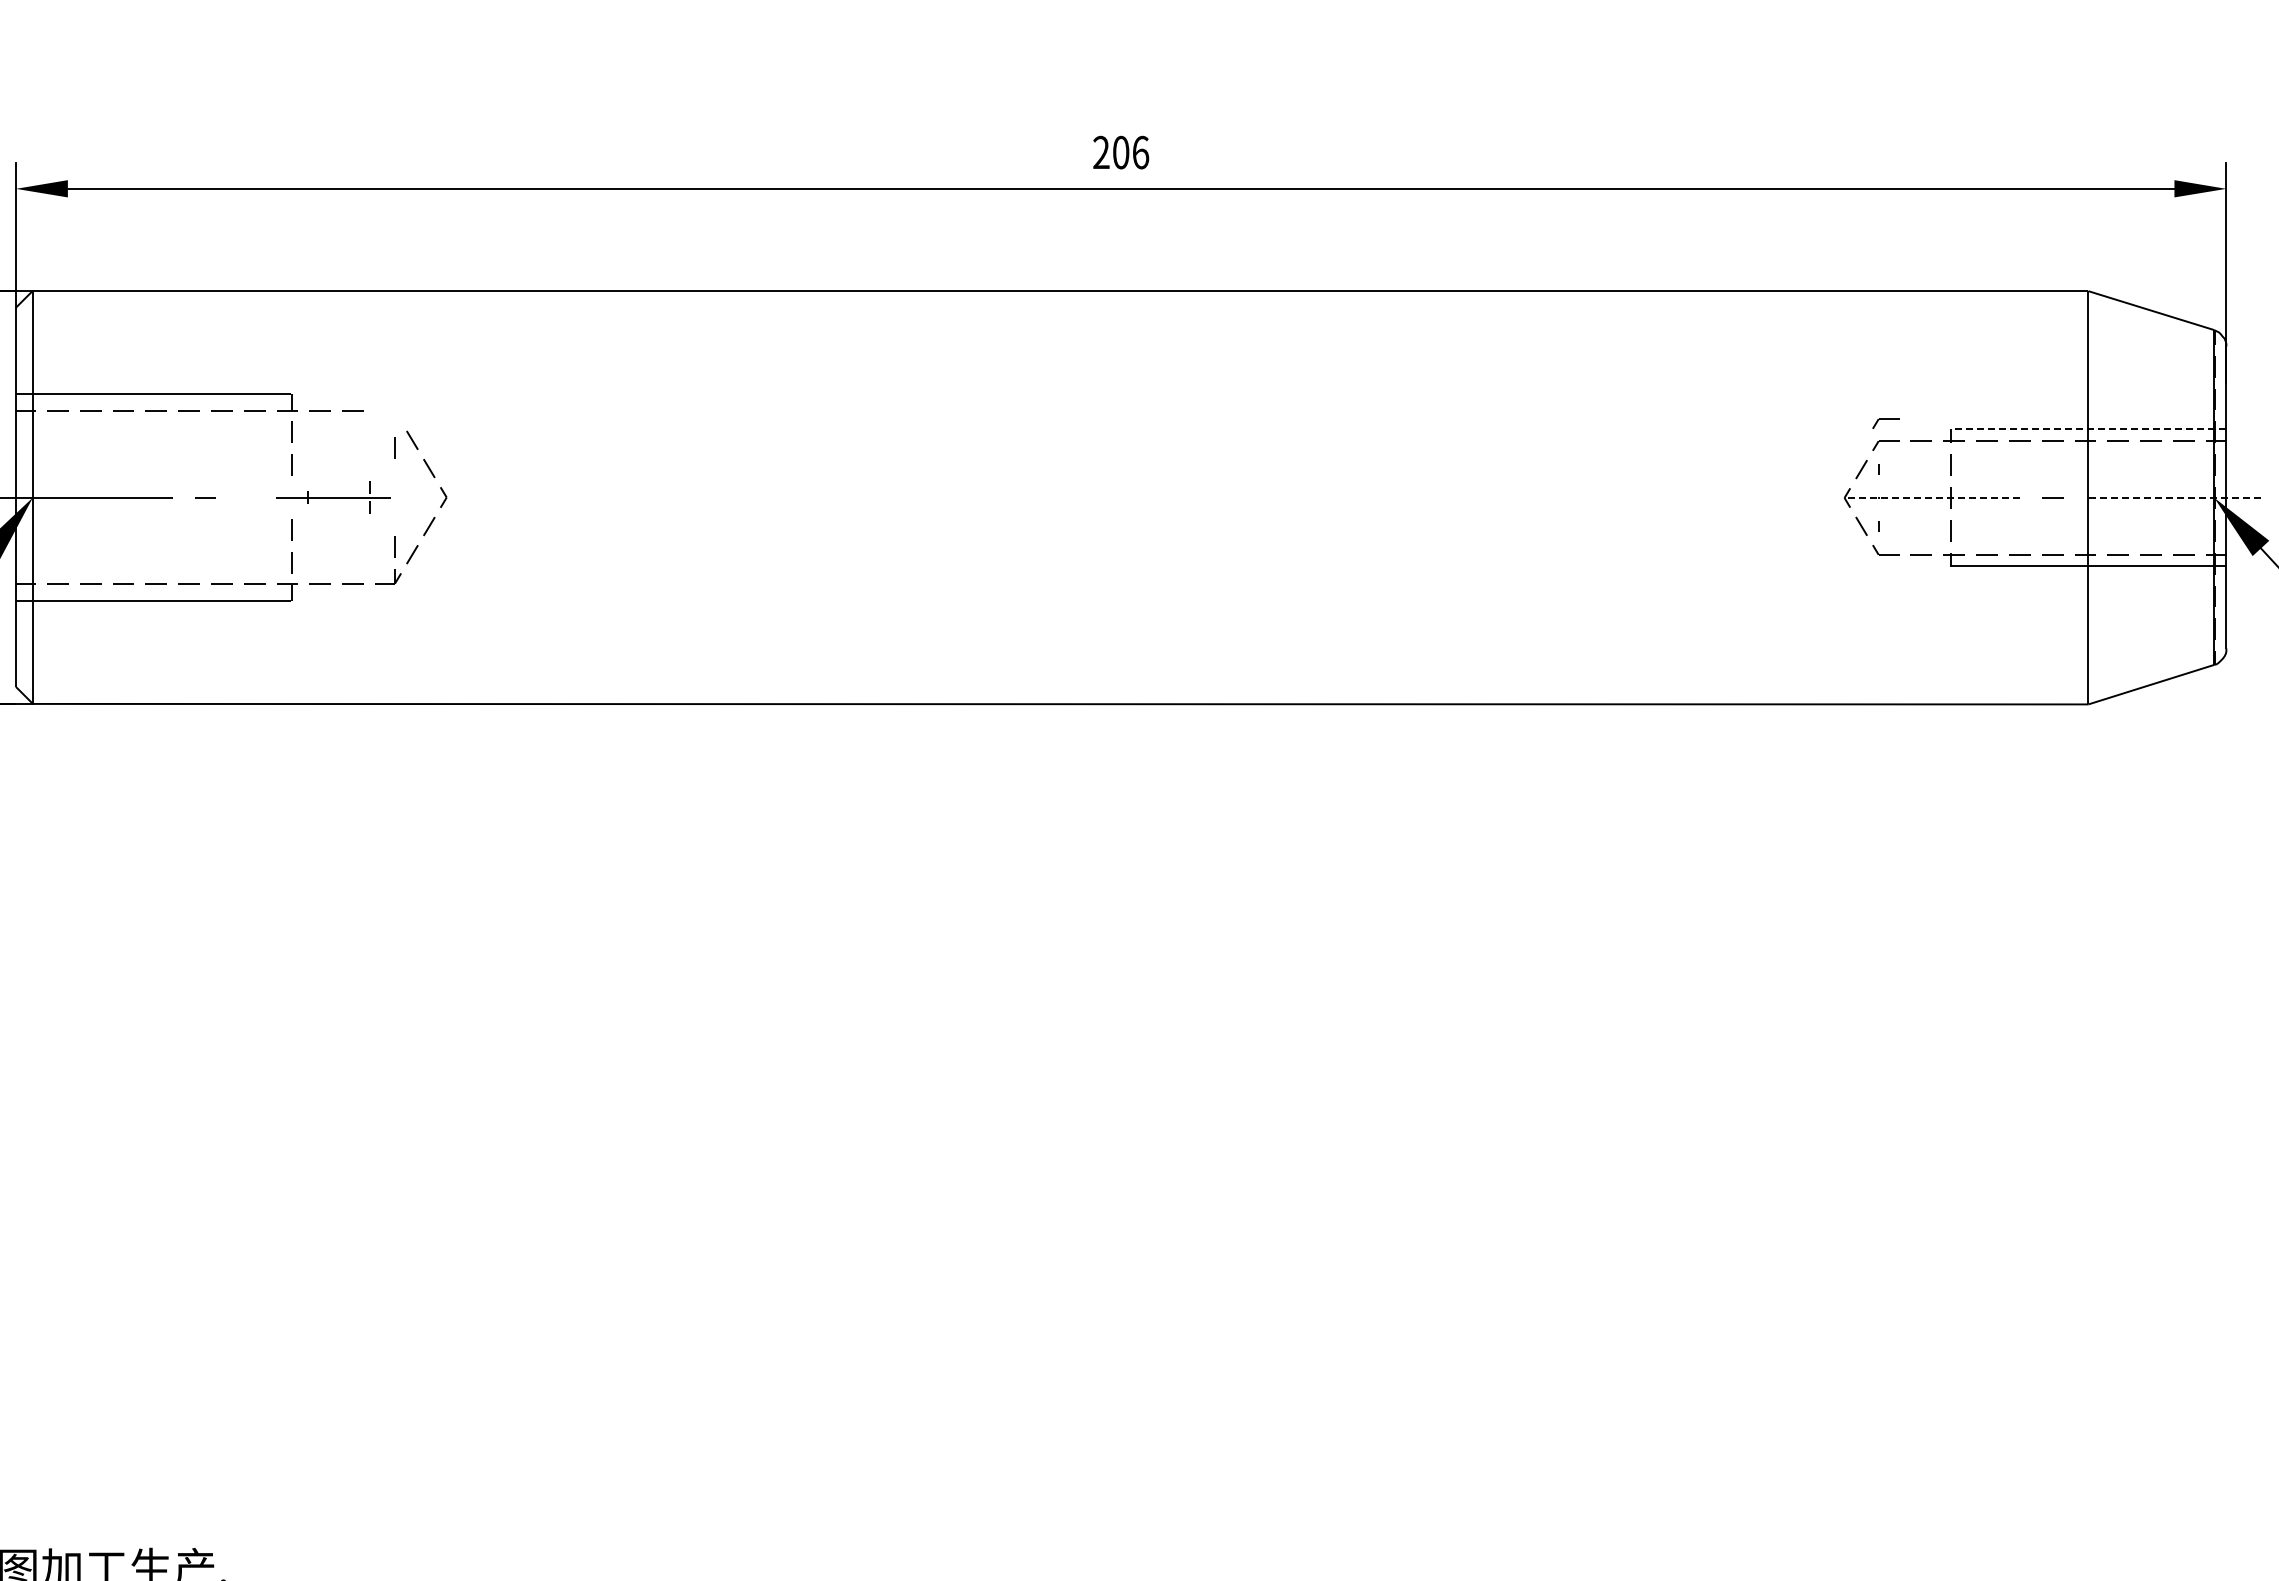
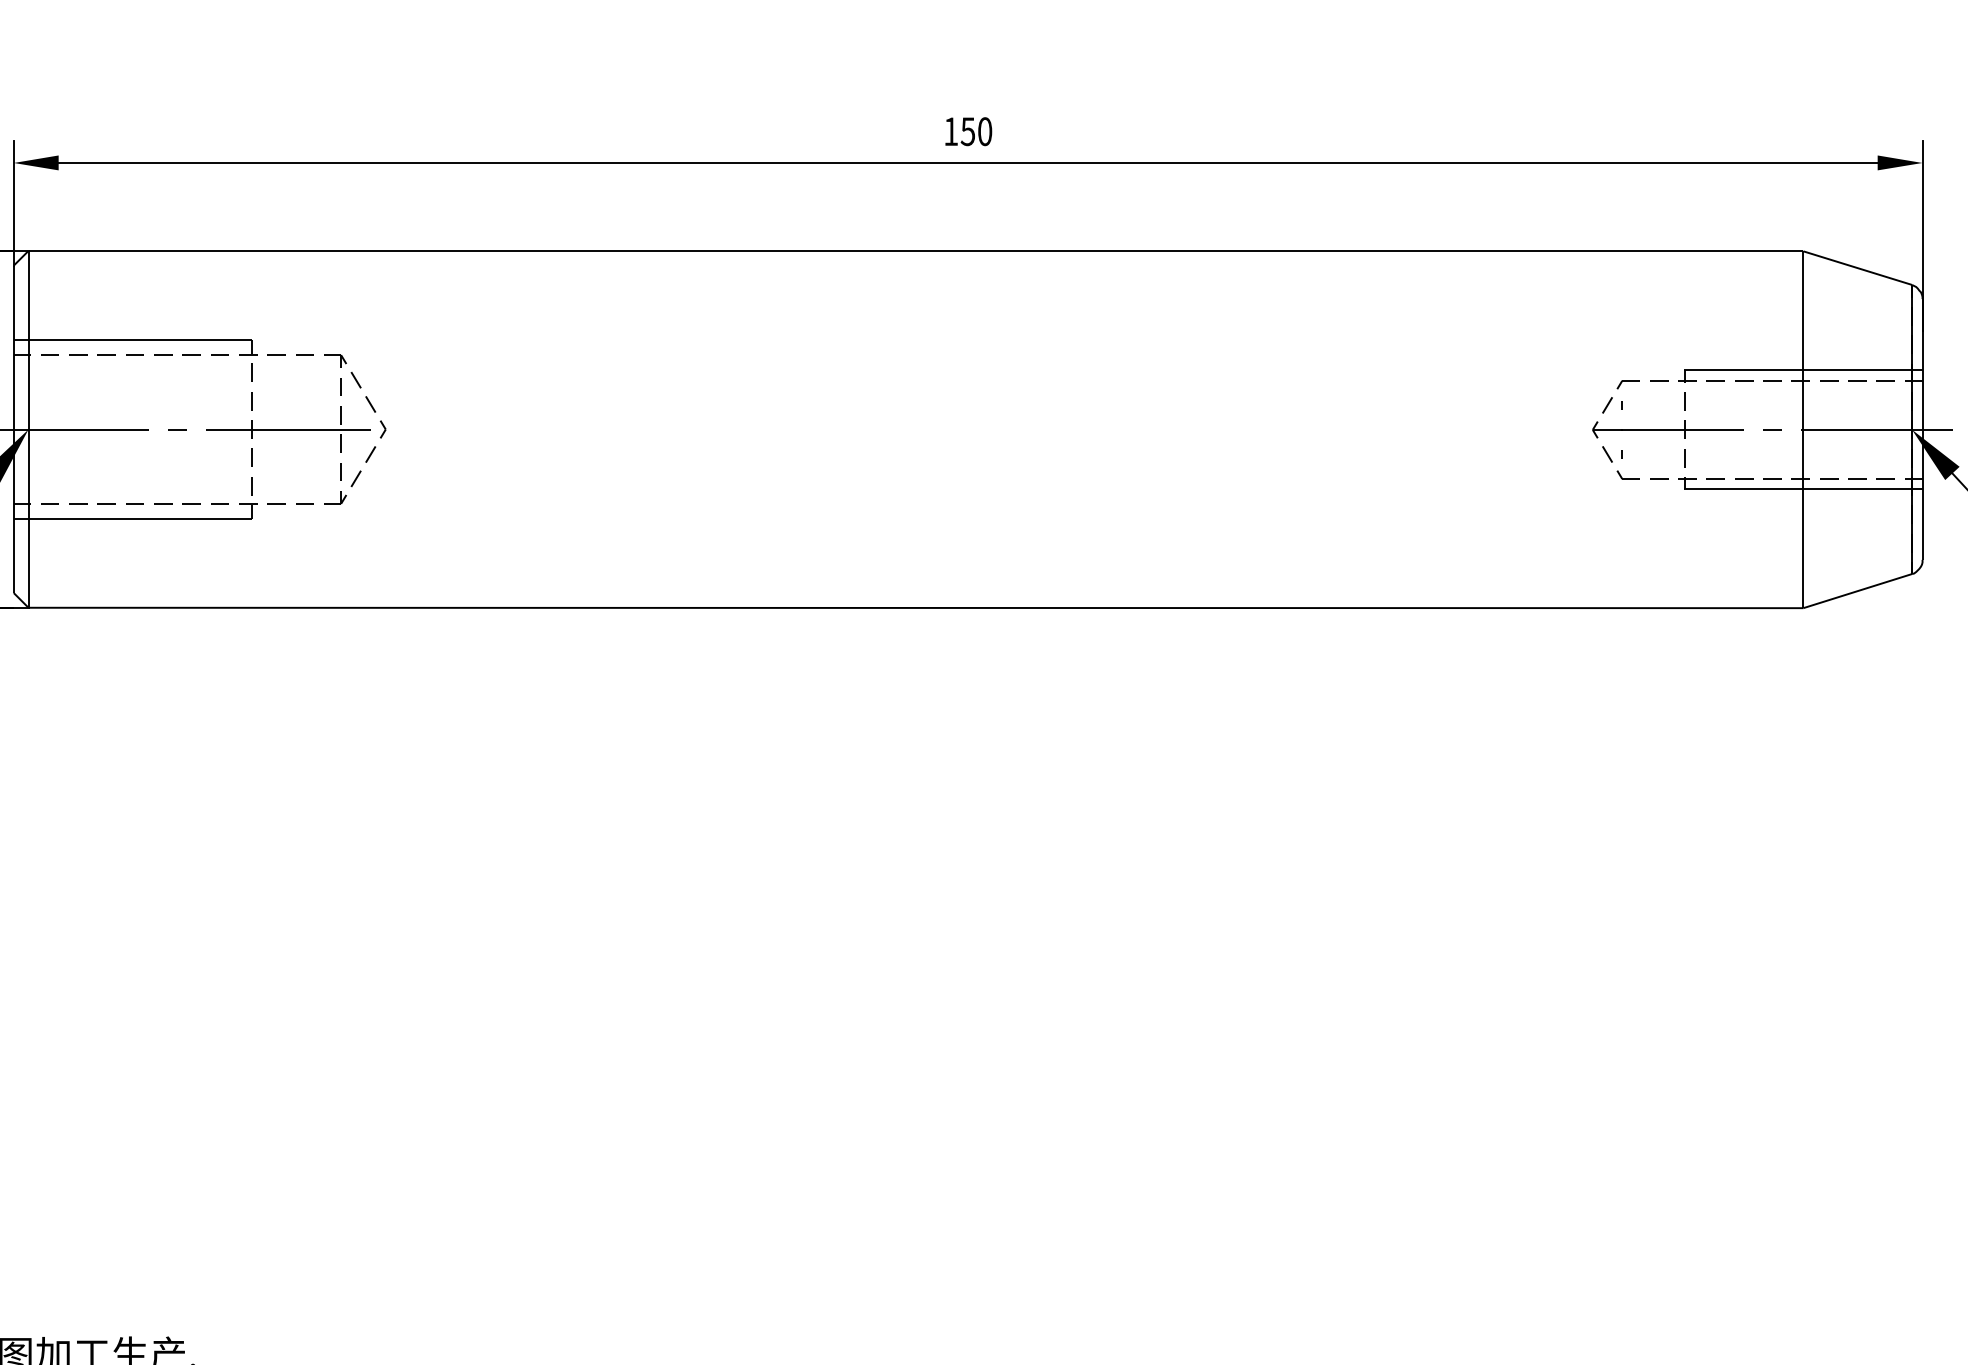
text: (1121, 152) -> (968, 131), 206 -> 150
part: (388, 417) -> (335, 360), added
part: (1885, 423) -> (1628, 365), removed
line: (2088, 428) -> (1803, 369), dashed -> solid
part: (333, 497) -> (288, 429), size x1.67
line: (1932, 497) -> (1668, 429), dashed -> solid
line: (2173, 497) -> (1876, 429), dashed -> solid

